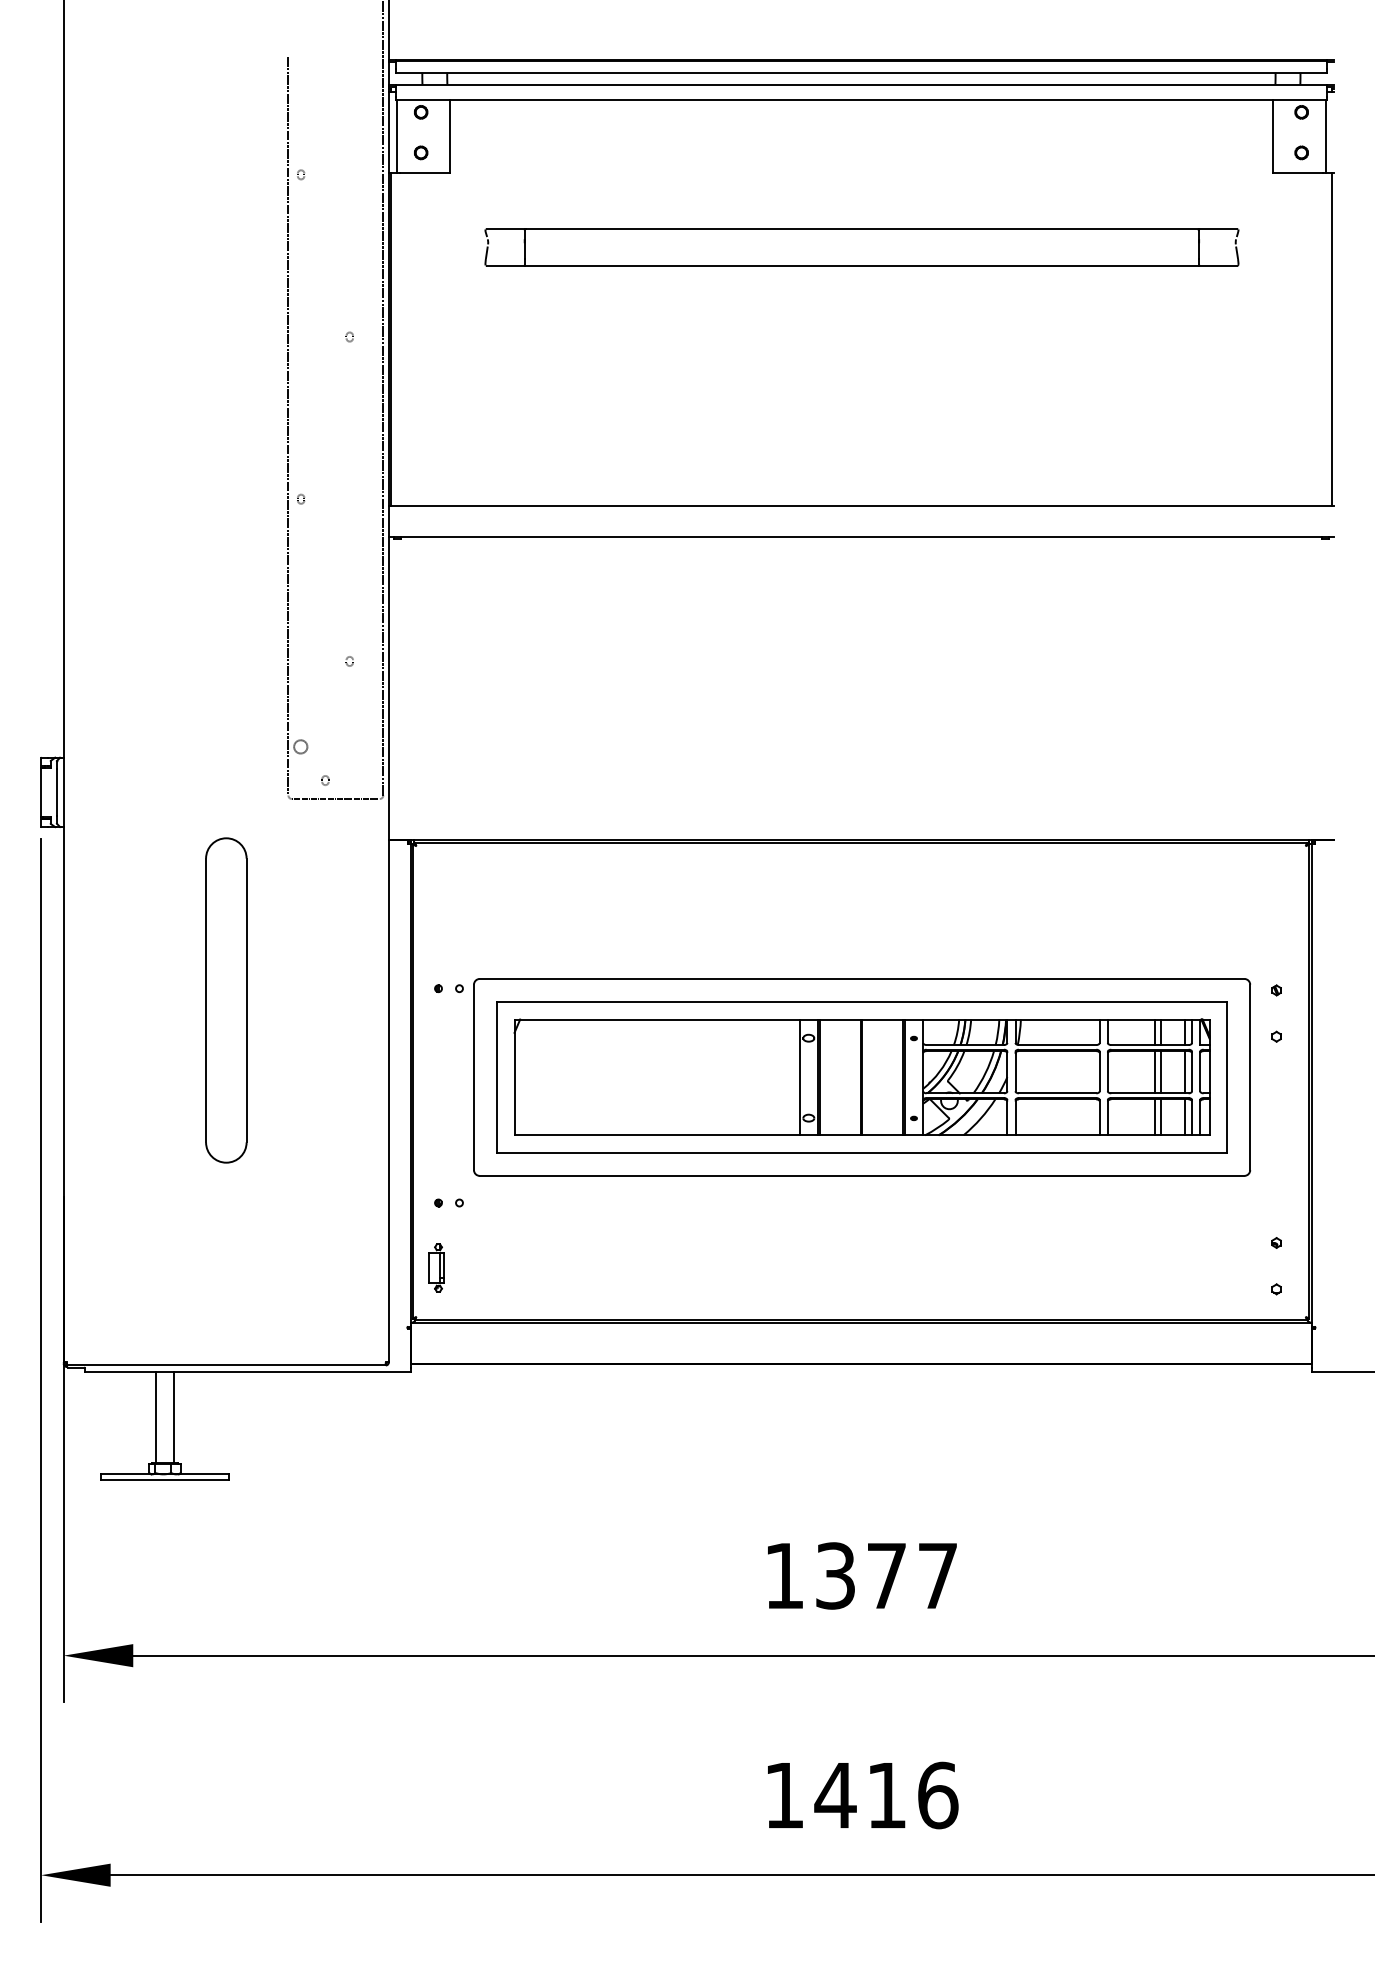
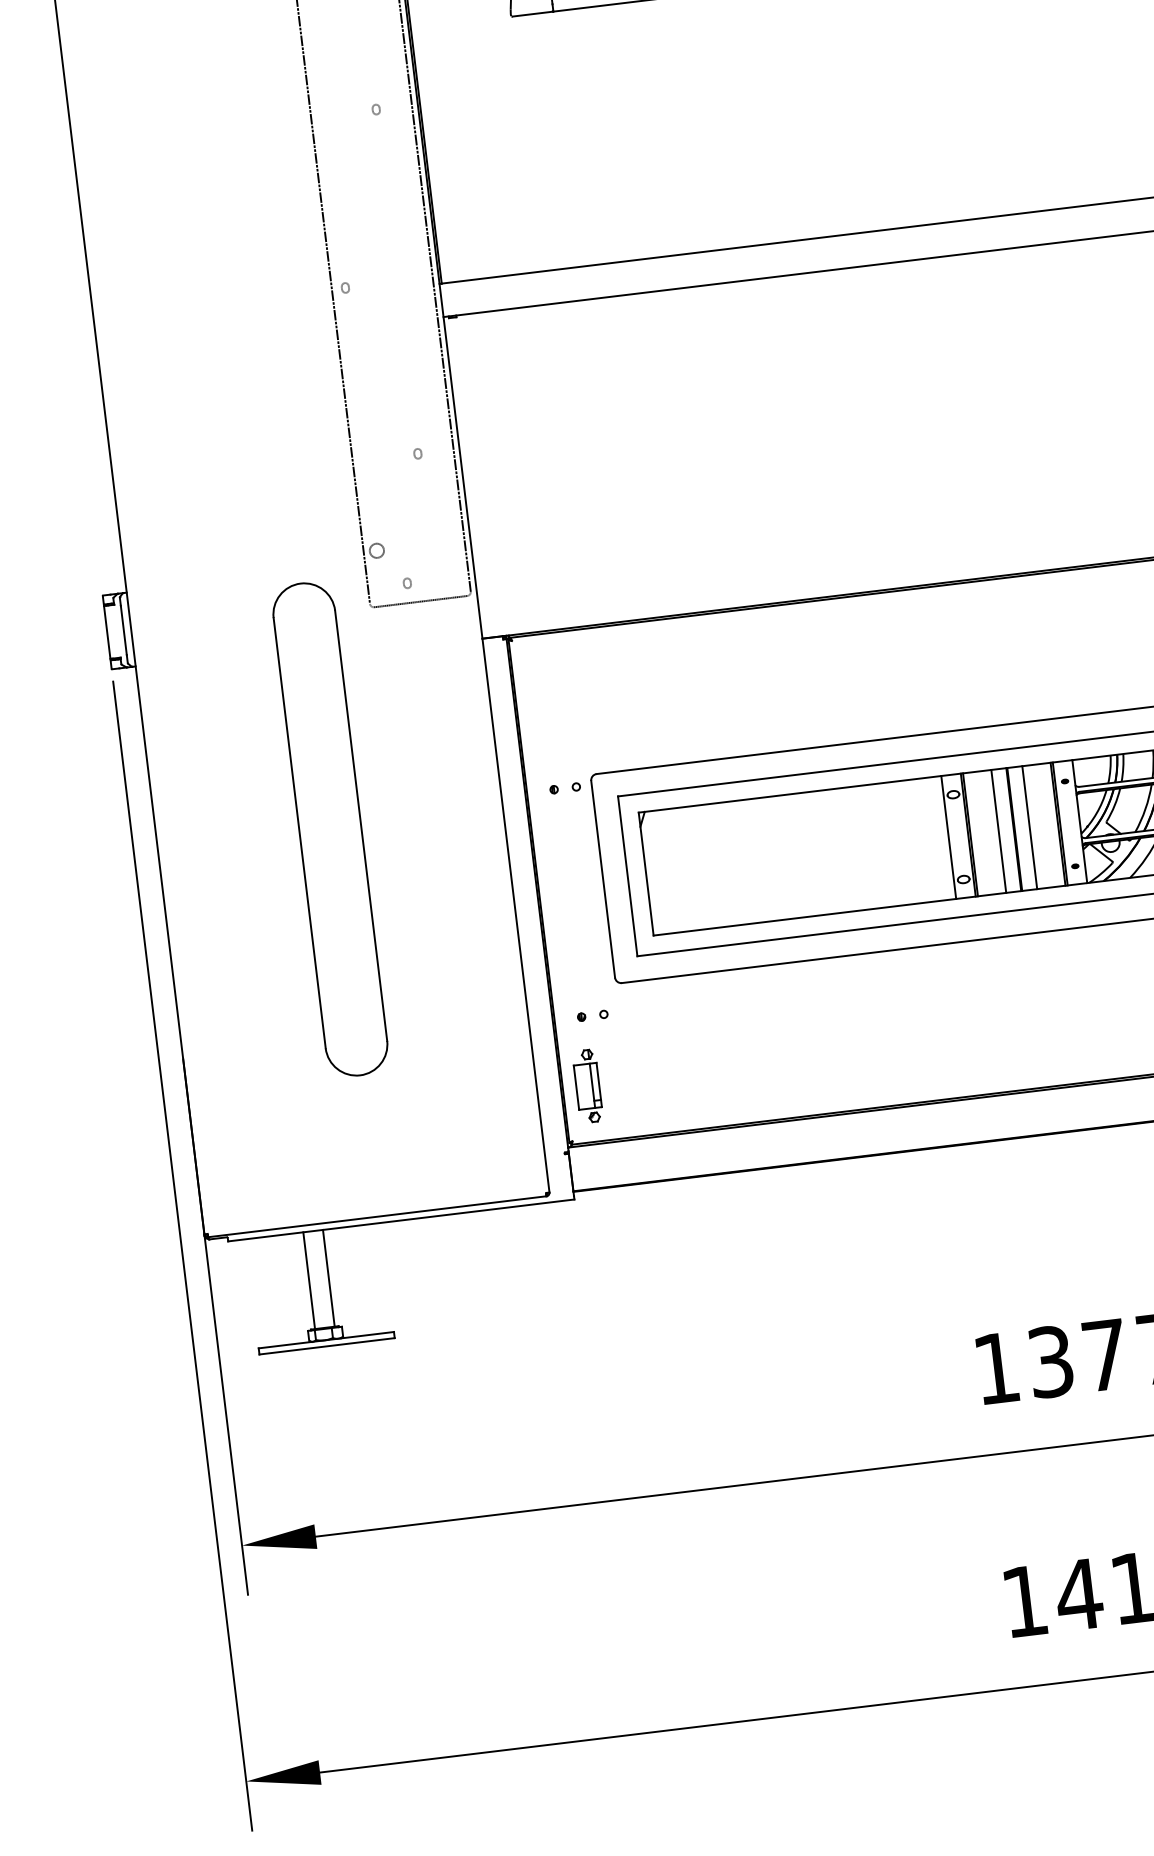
part: (226, 1000) -> (330, 829), size x1.43
line: (846, 1077) -> (998, 831), added
line: (876, 1077) -> (1030, 827), added
part: (436, 1267) -> (587, 1085), size x1.43

